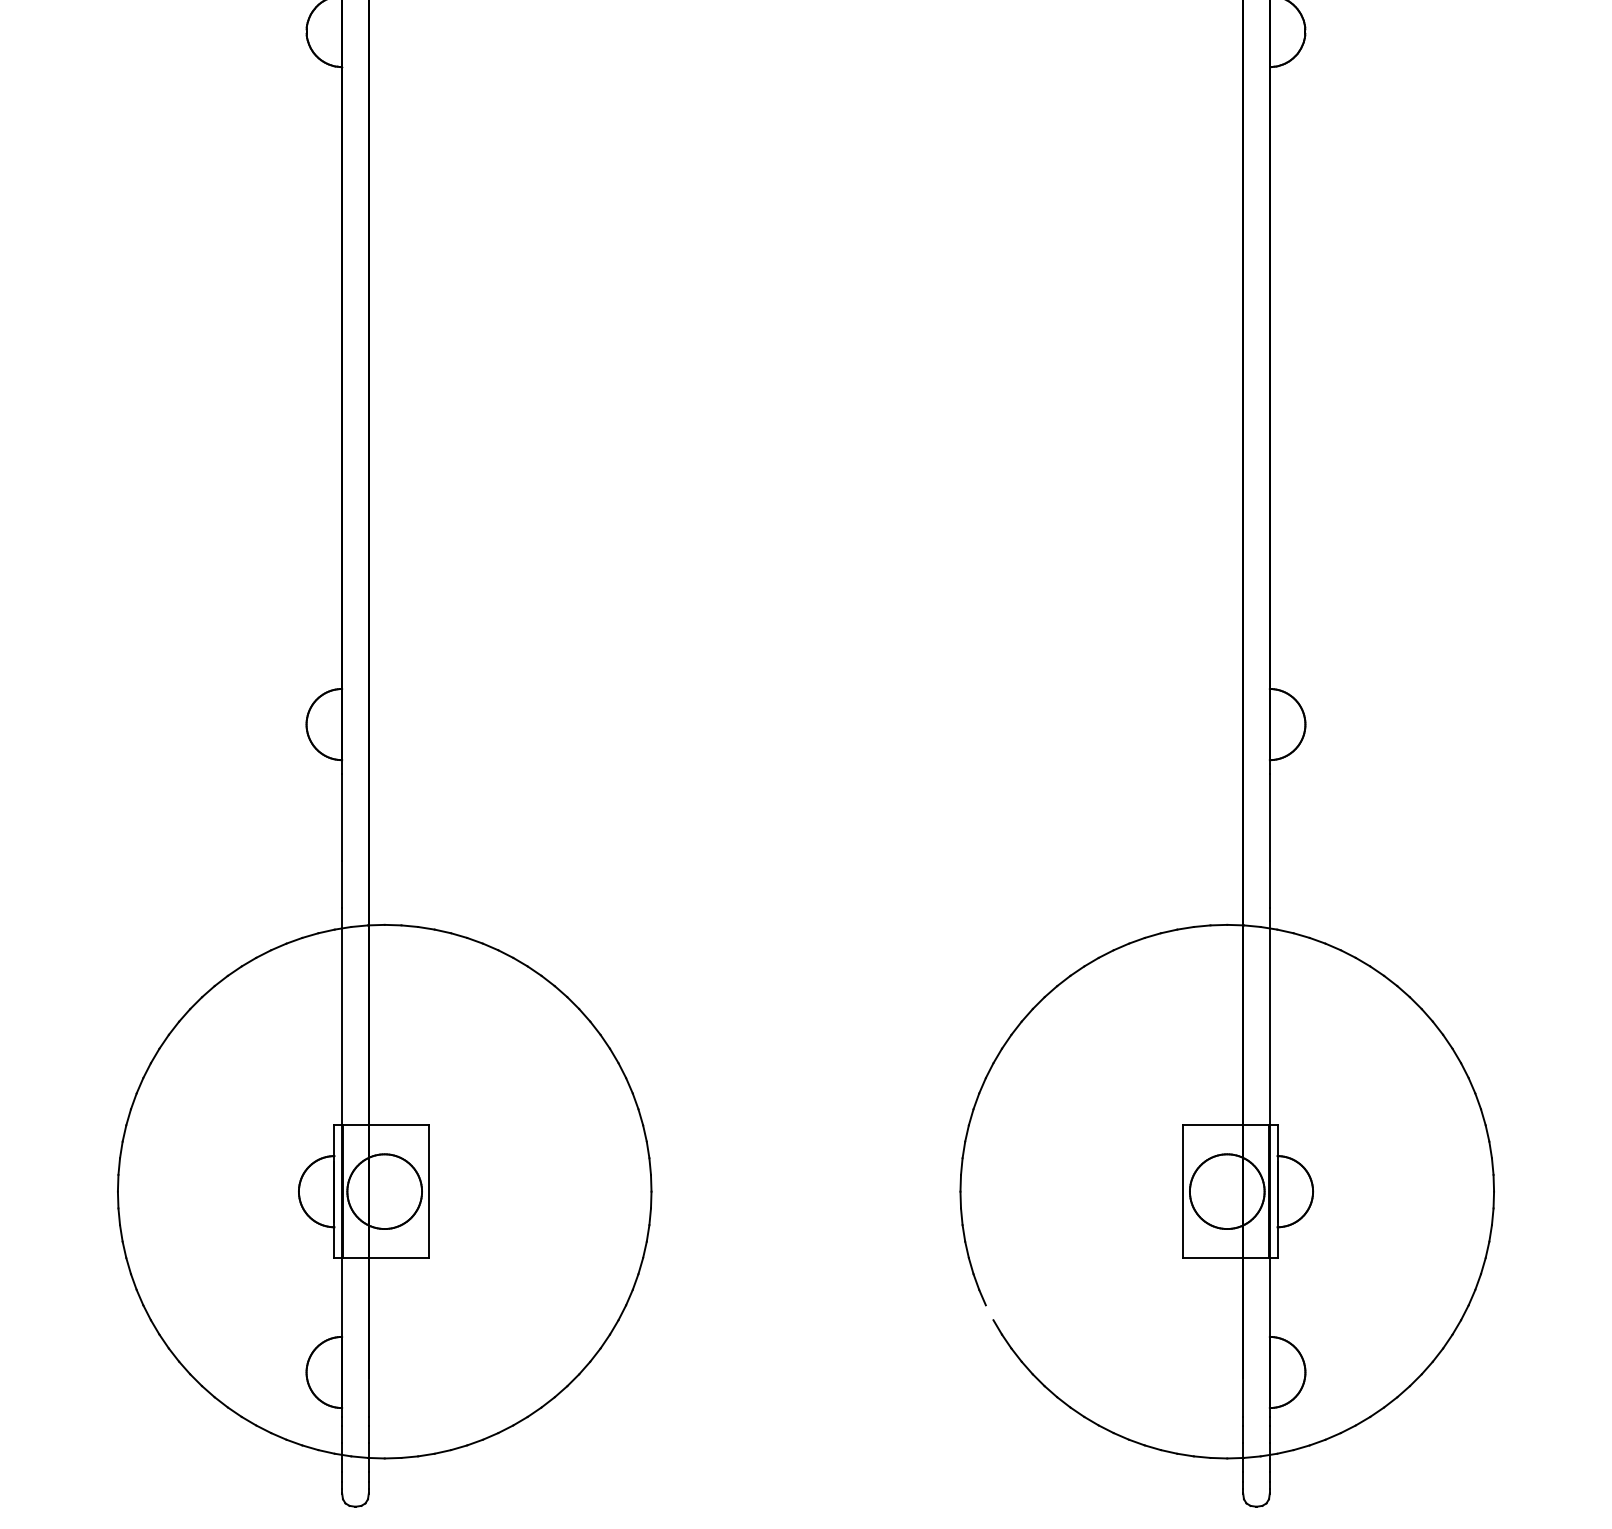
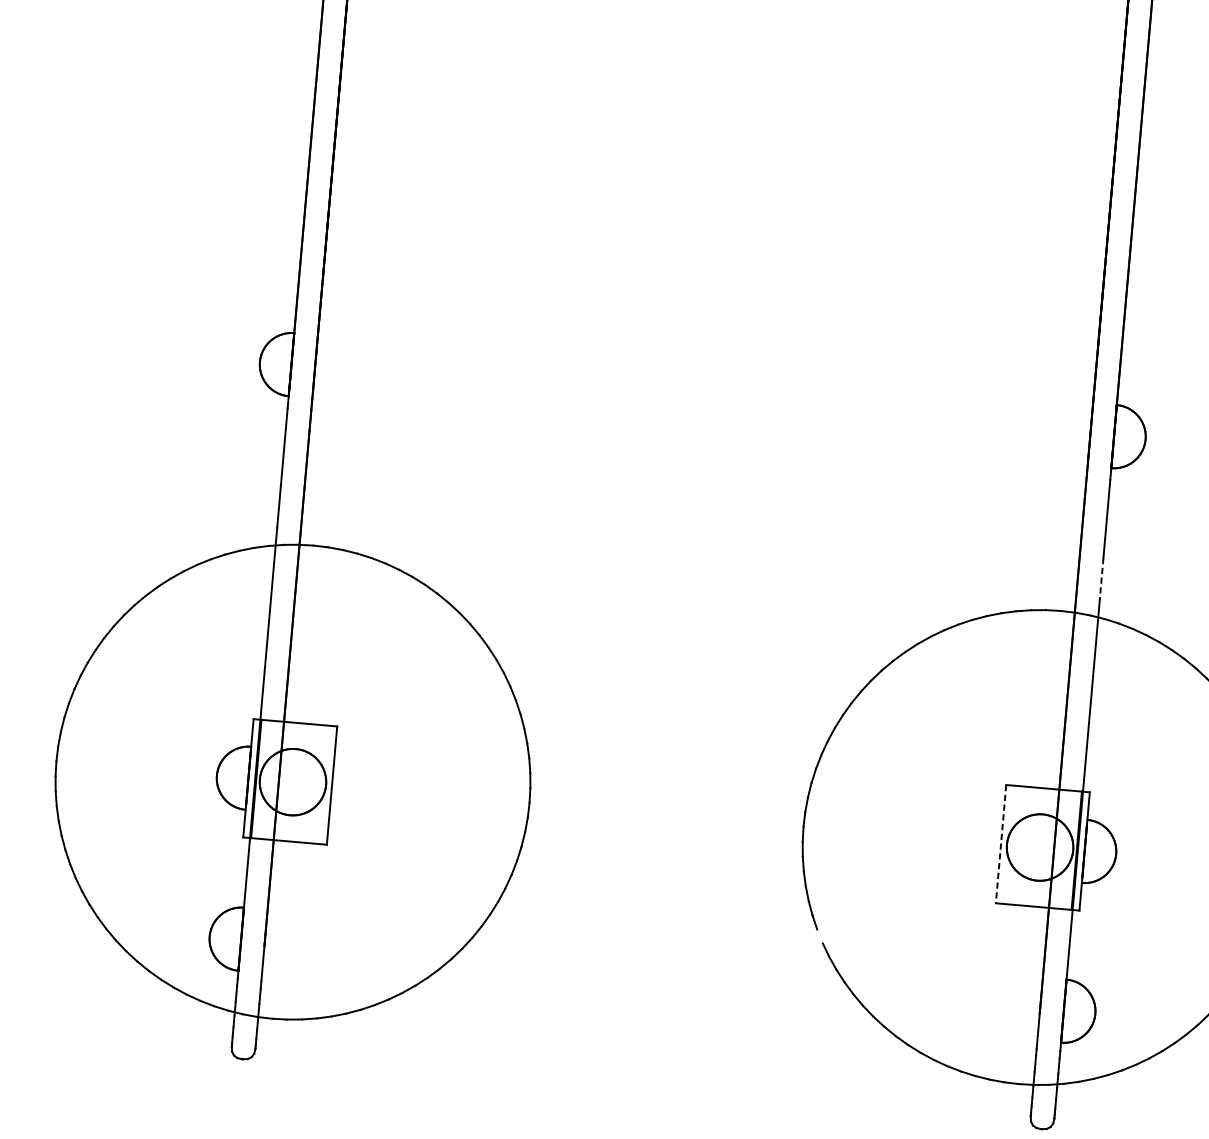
line: (1269, 885) -> (1101, 579), solid -> dashed
line: (1183, 1191) -> (1001, 843), solid -> dashed

